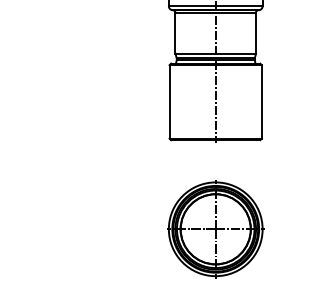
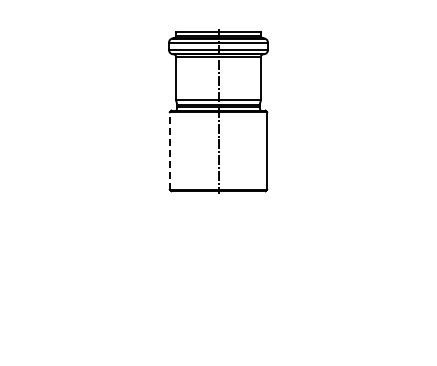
line: (169, 101) -> (169, 150), solid -> dashed
part: (215, 228) -> (218, 284), removed

